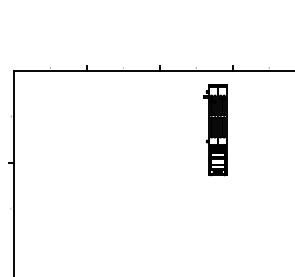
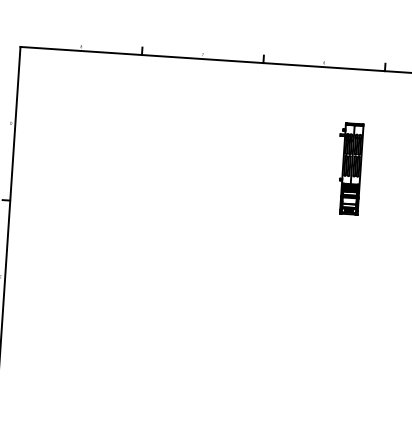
part: (215, 130) -> (349, 169), size x0.6

